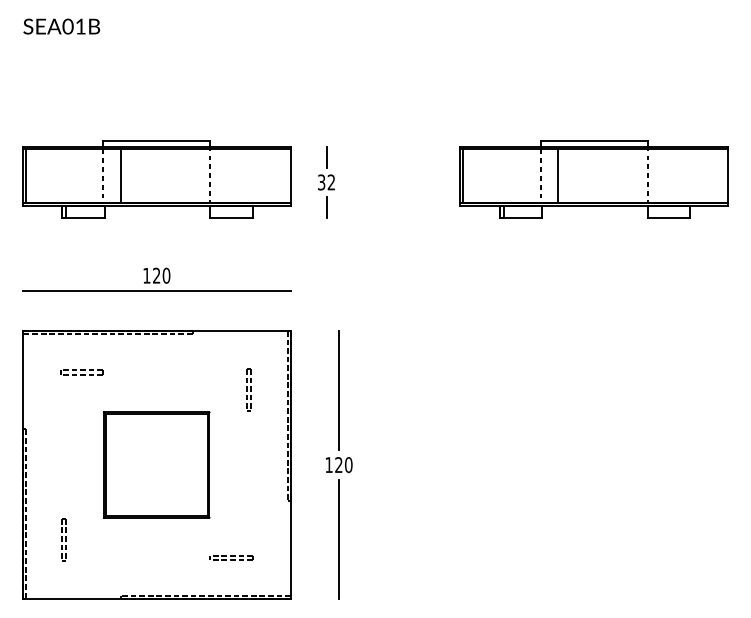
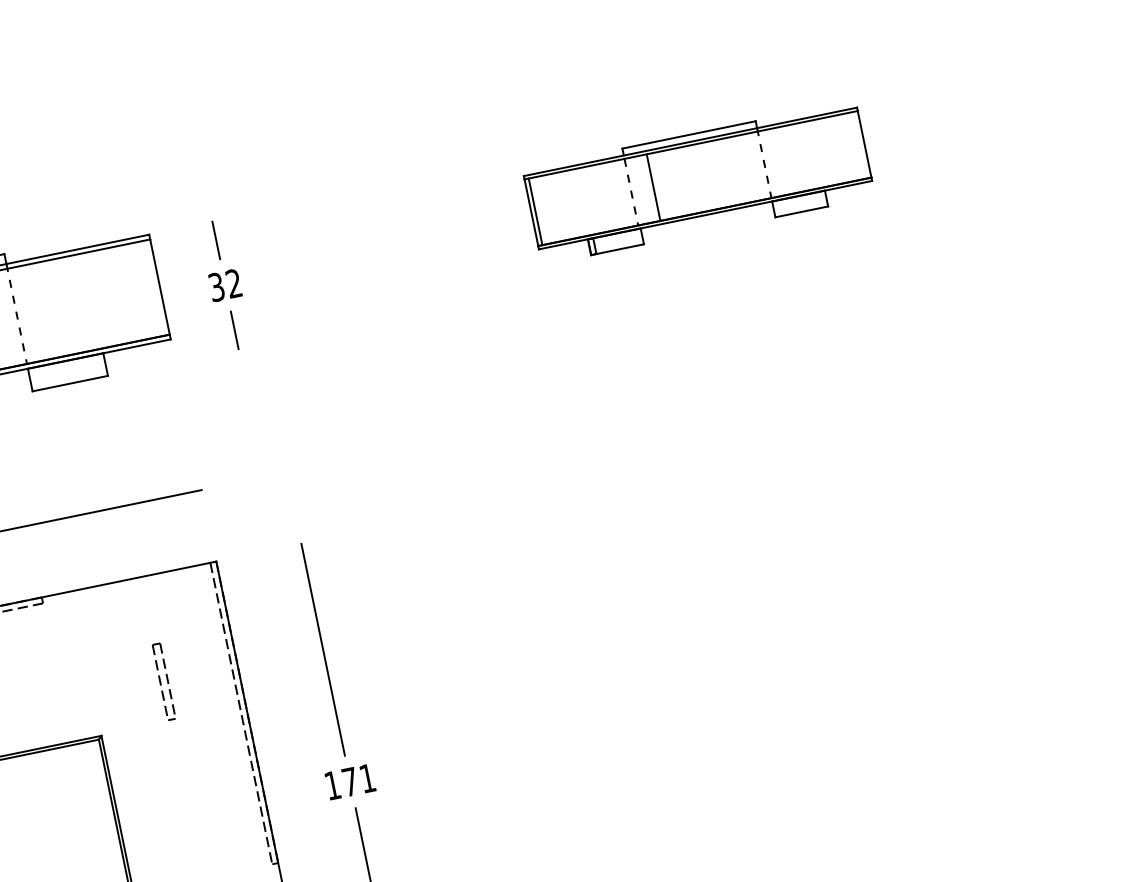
part: (593, 179) -> (697, 182), size x0.7
text: (343, 465) -> (358, 781), 120 -> 171

